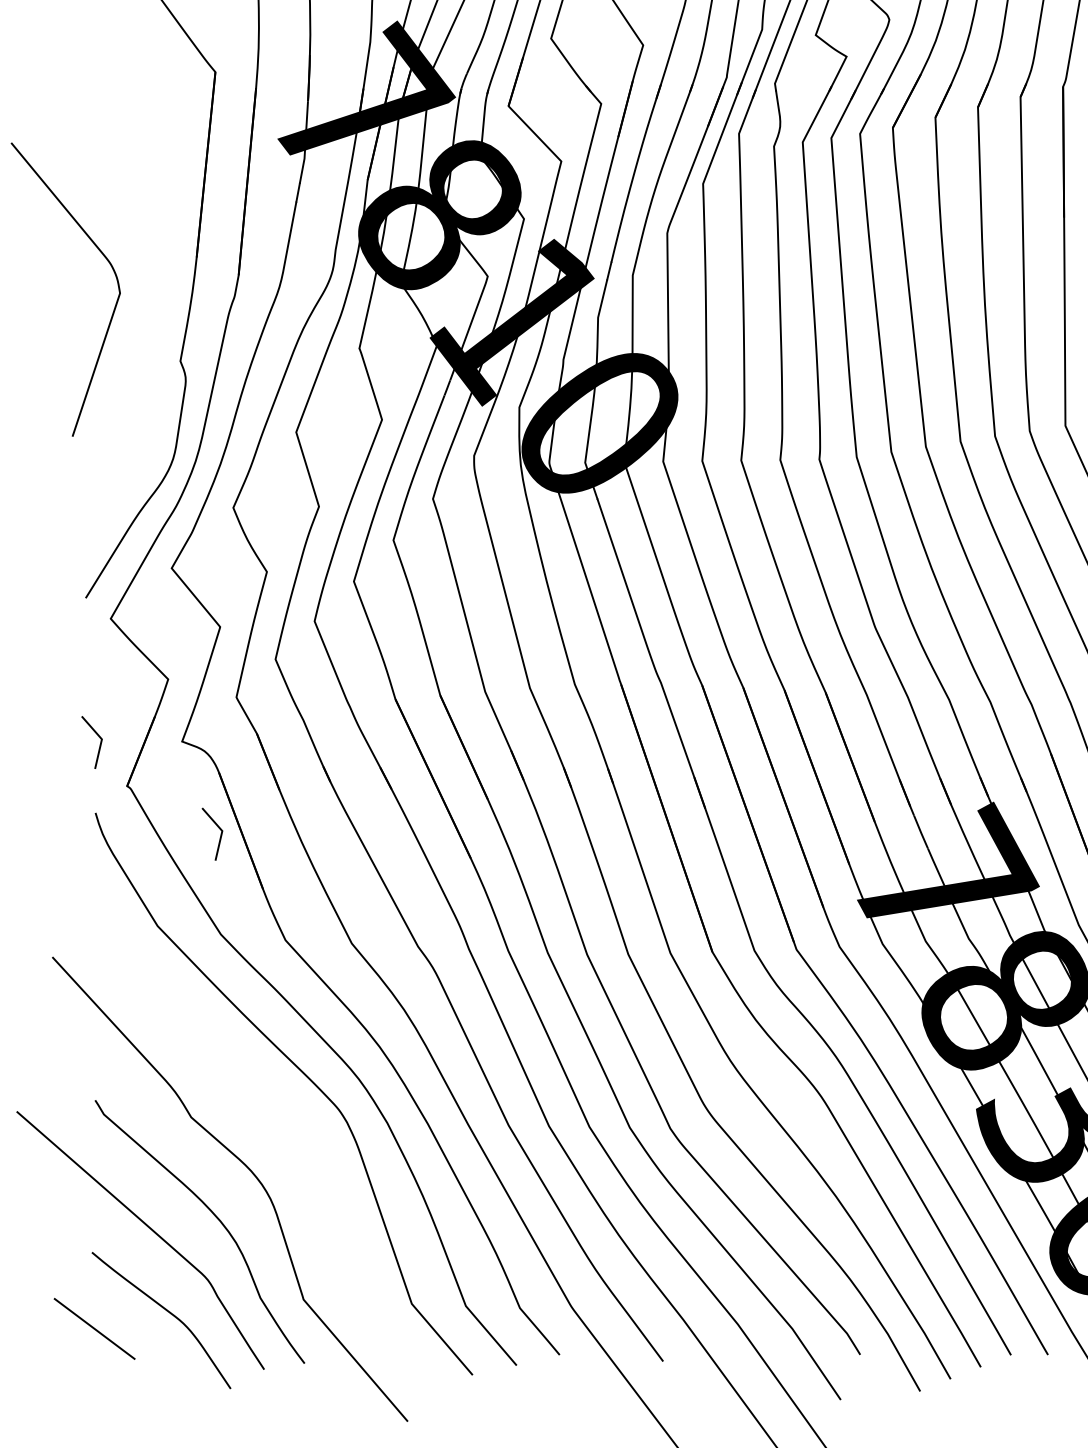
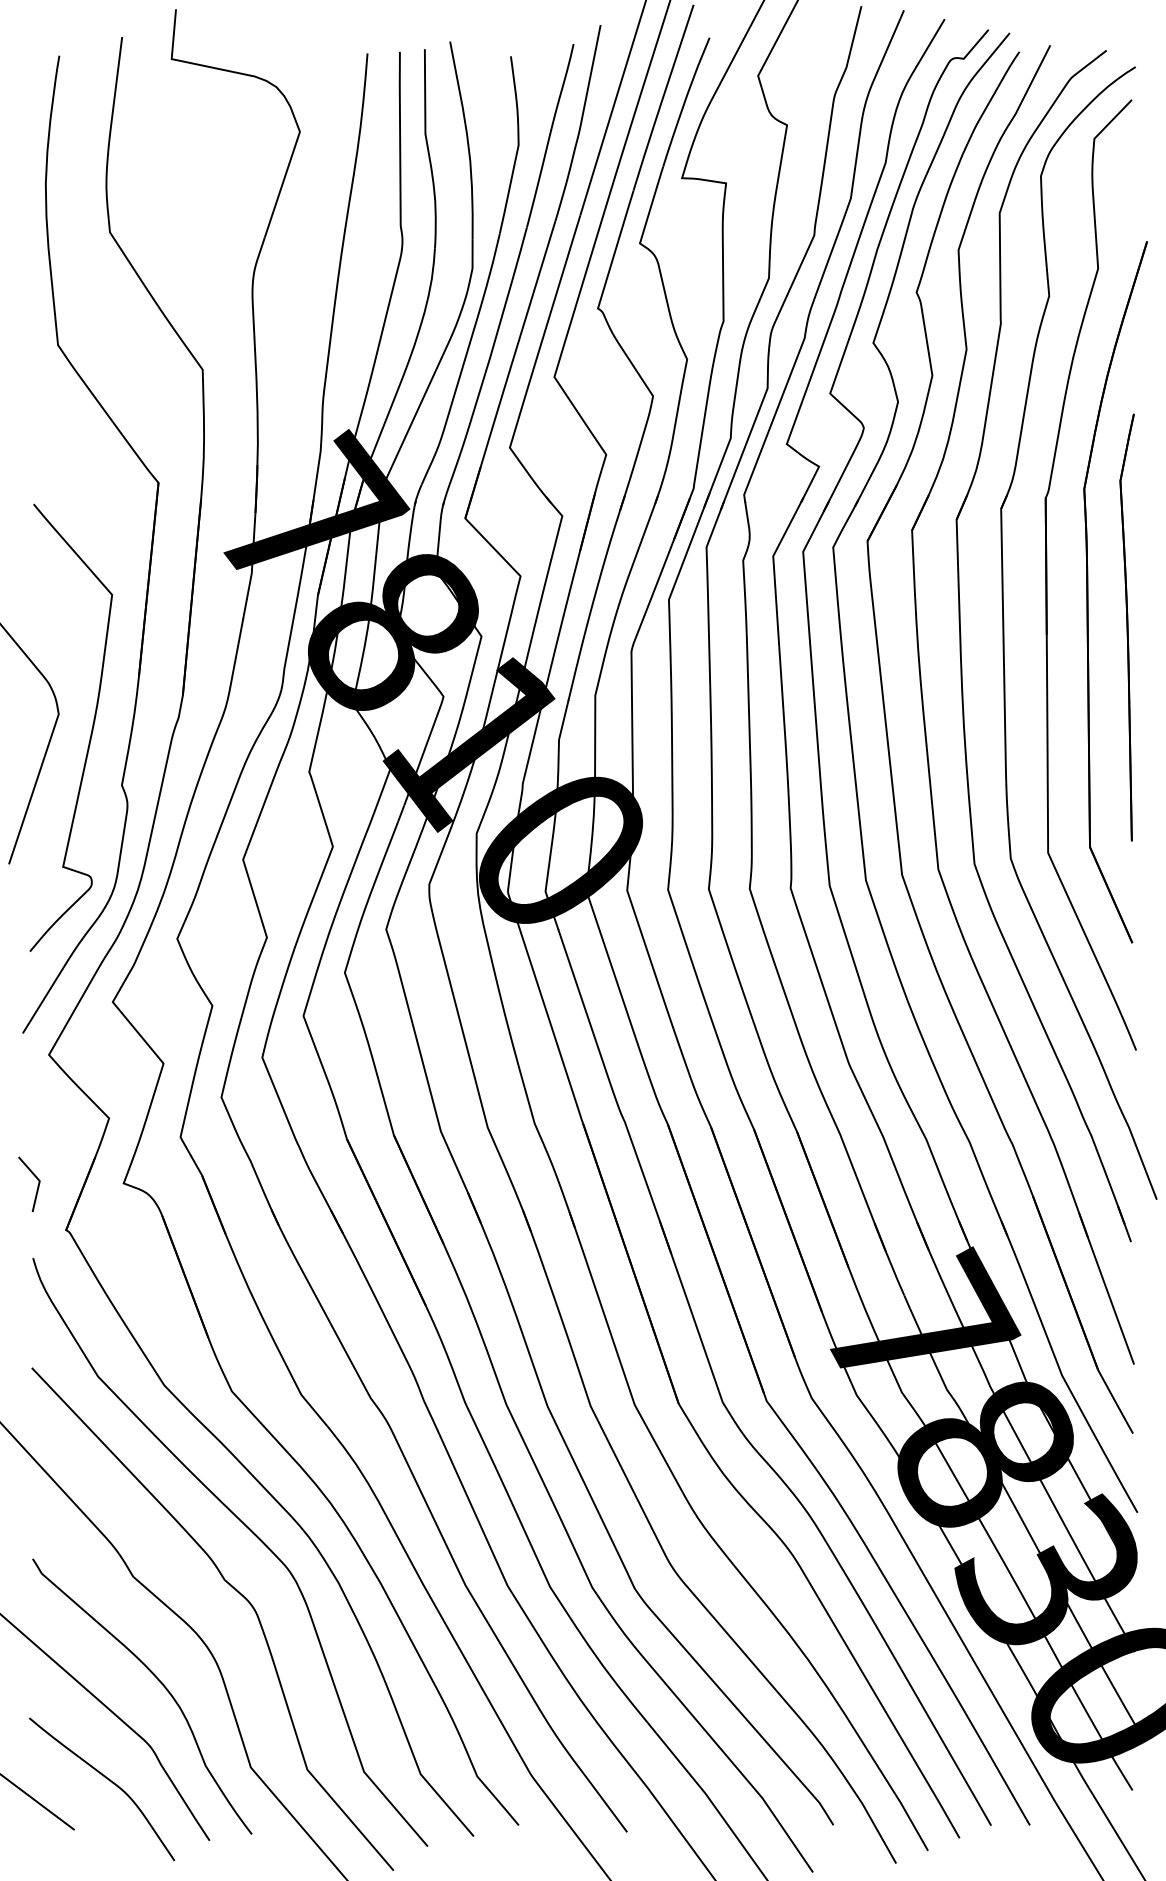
curve: (150, 311) -> (90, 733), added
line: (220, 835) -> (163, 1281), removed
curve: (286, 1128) -> (232, 1588), added

